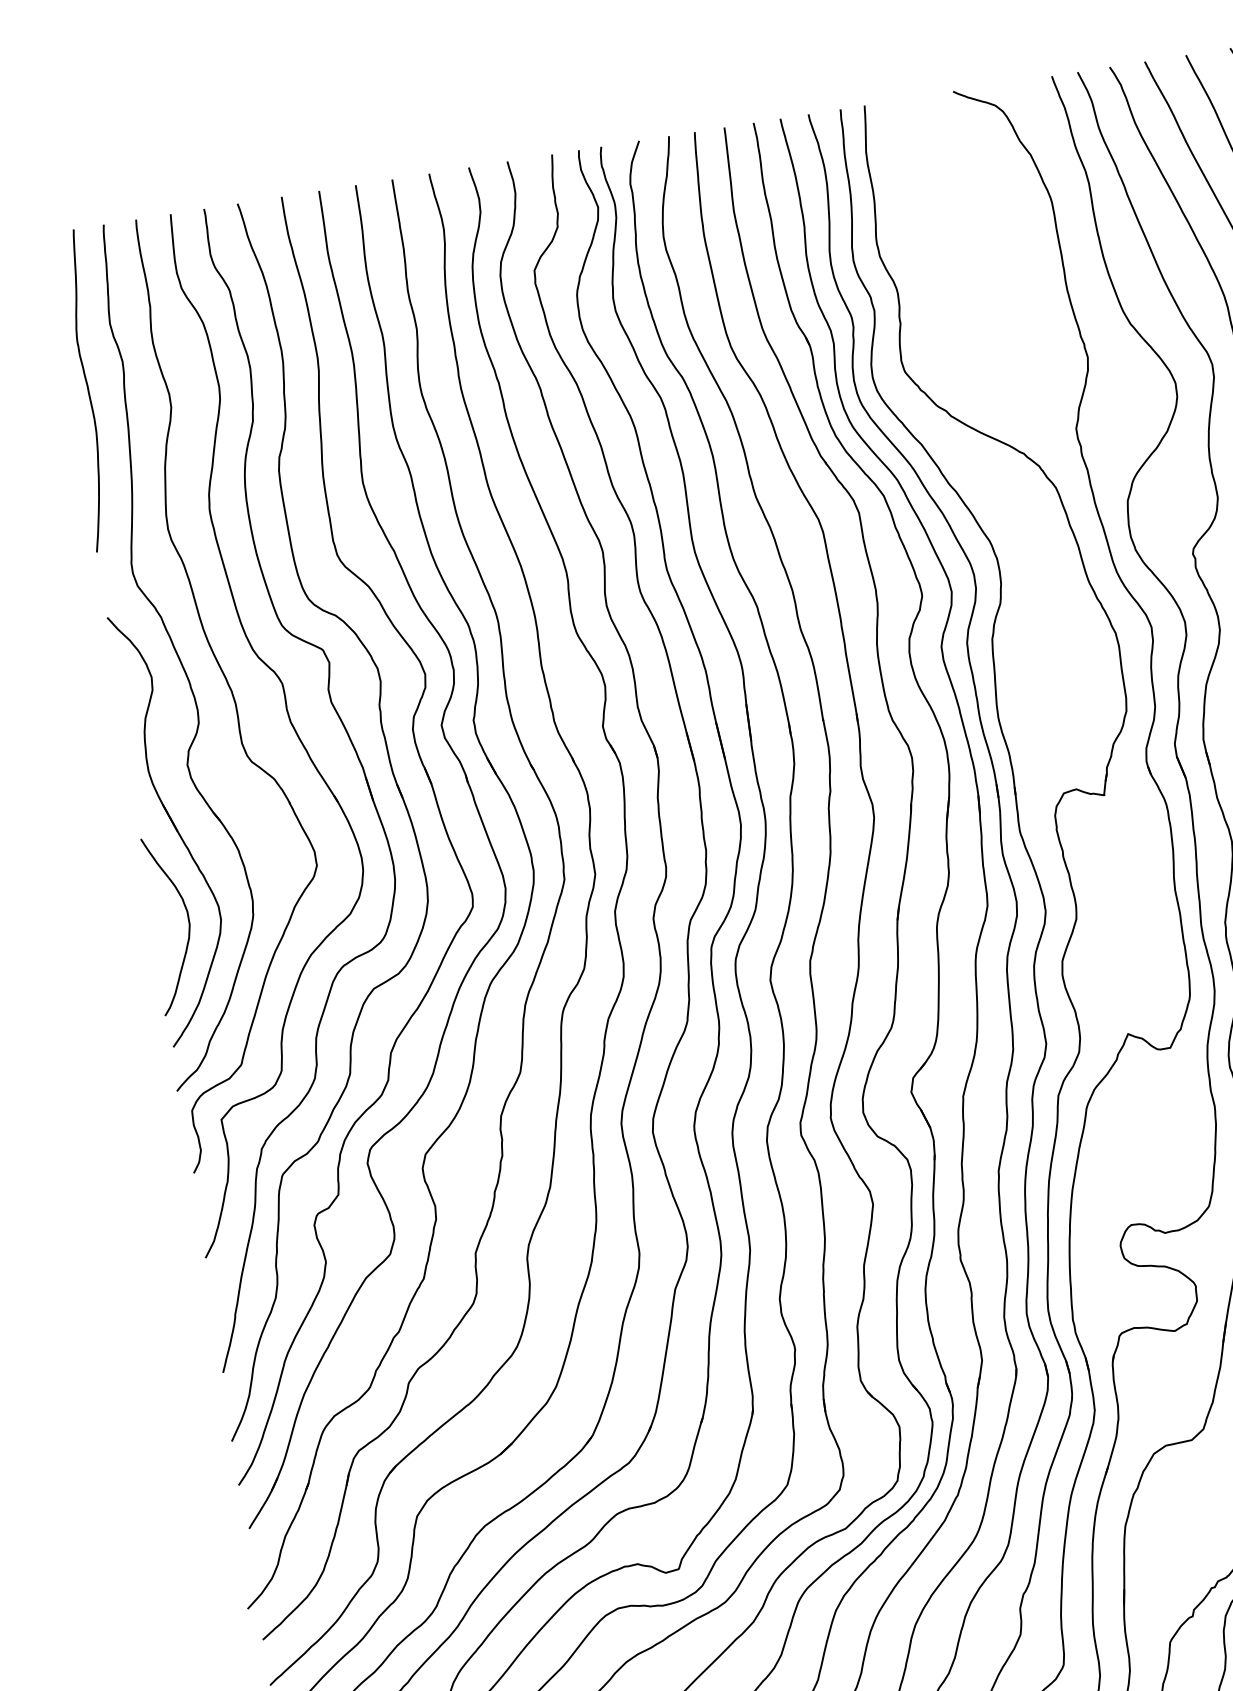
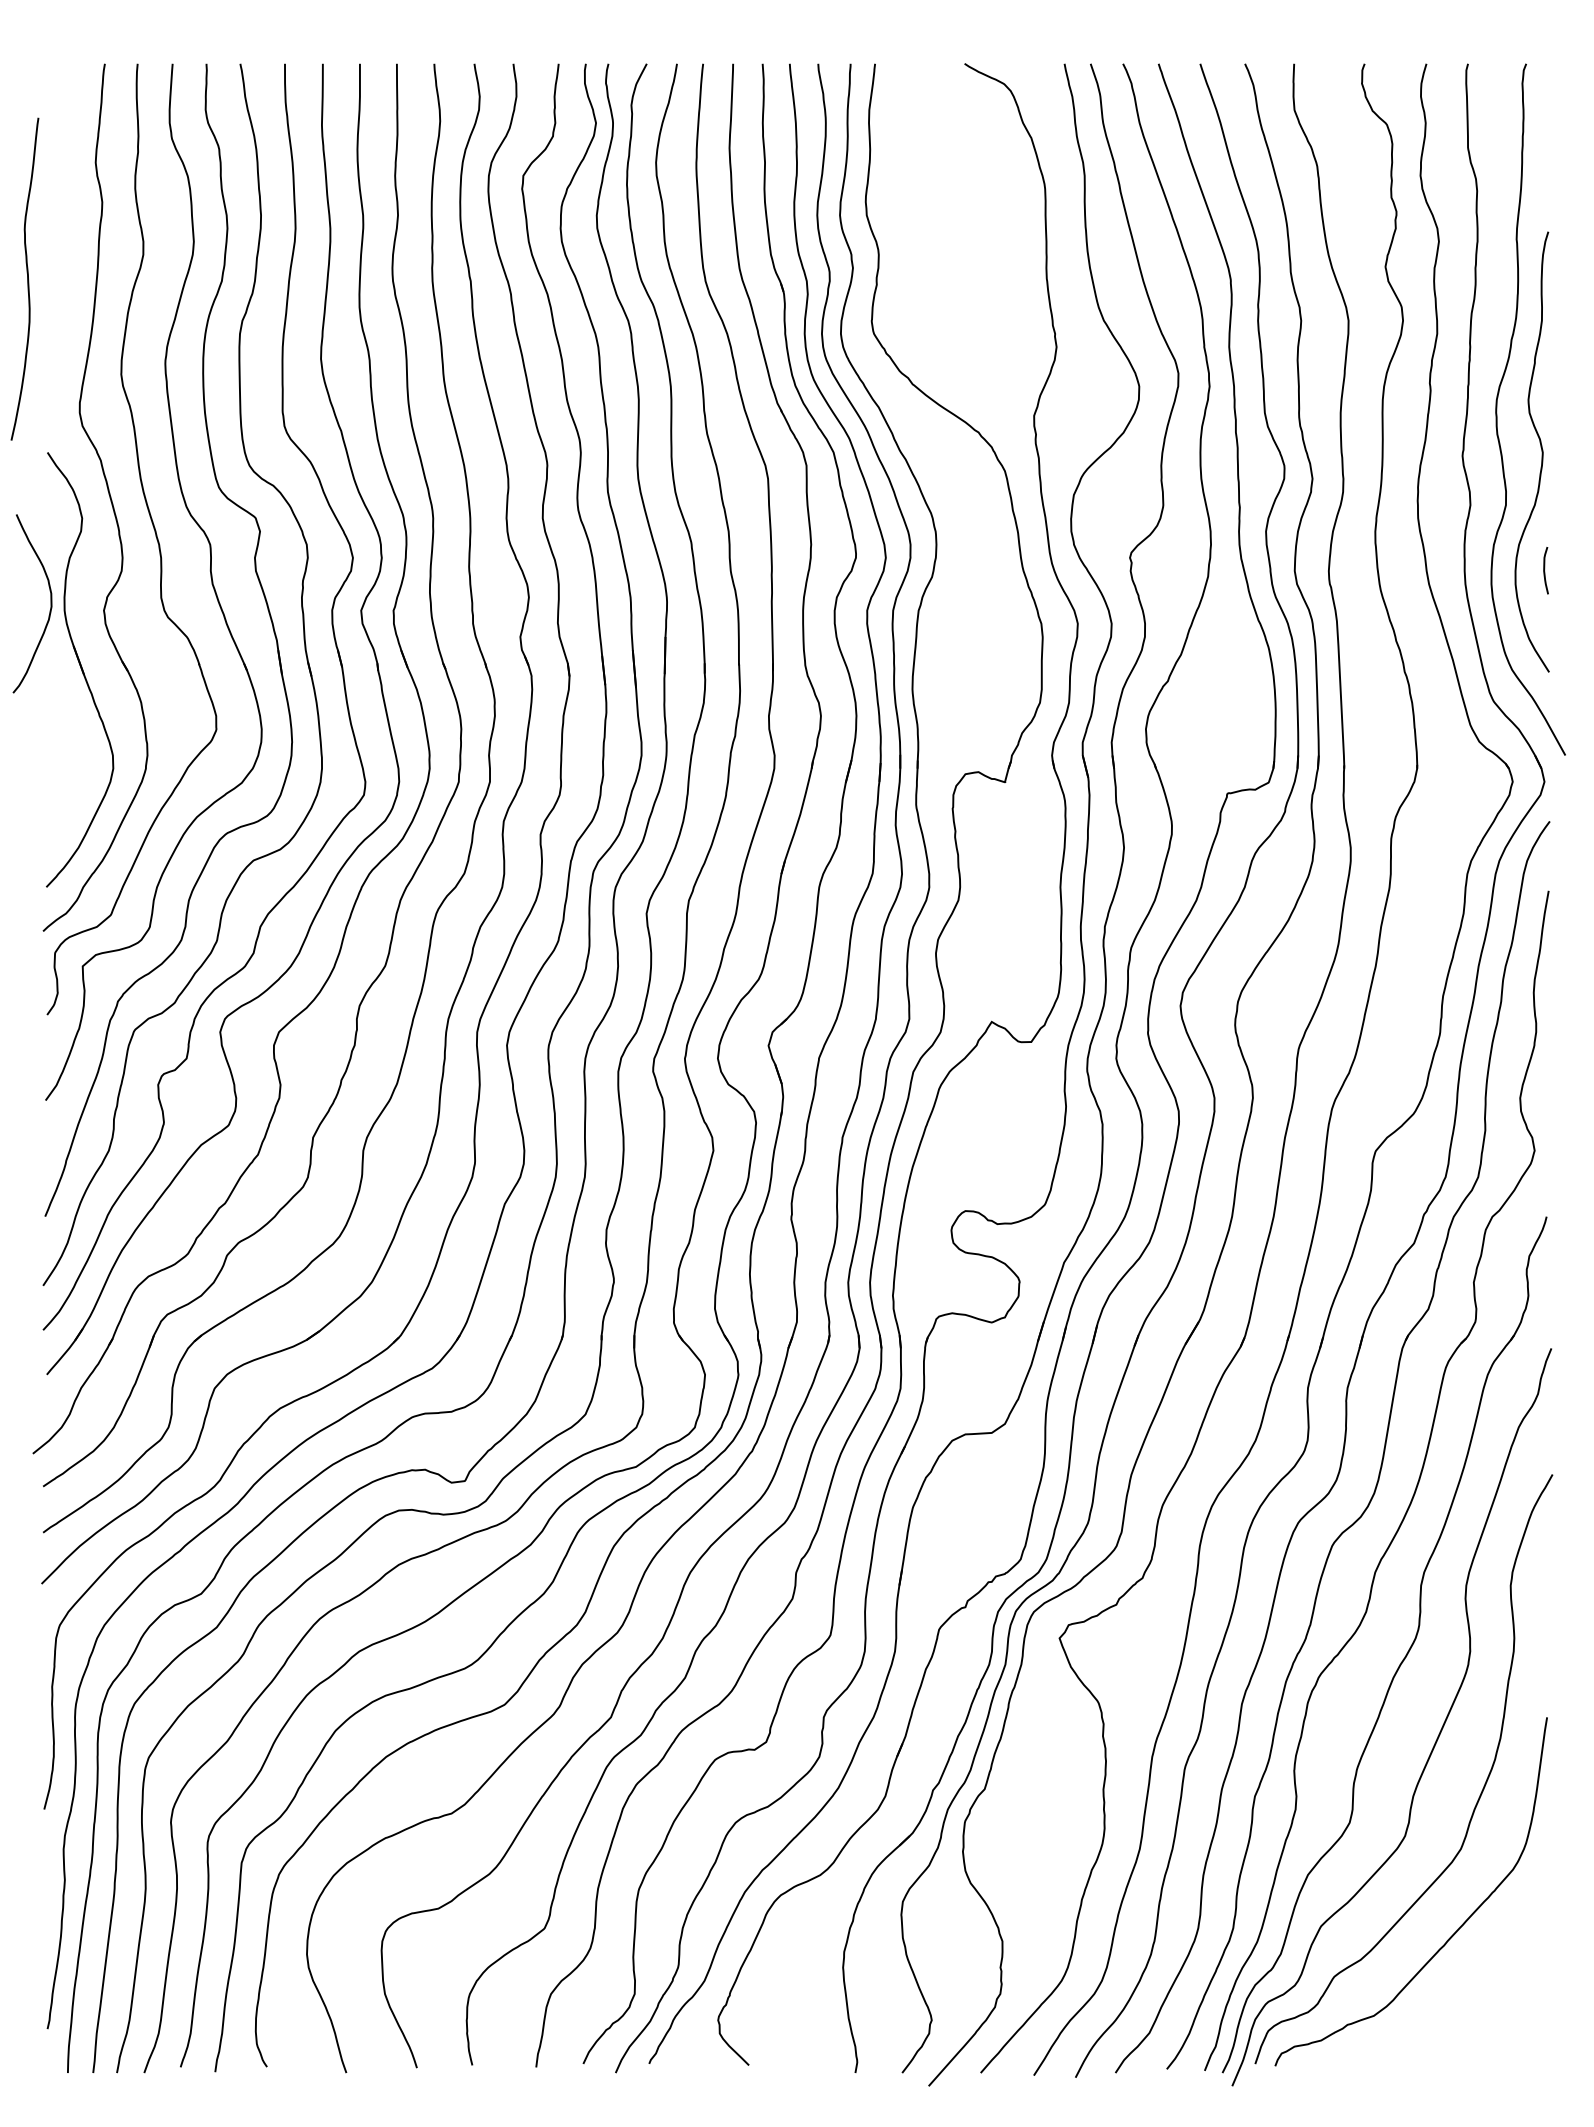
curve: (87, 389) -> (27, 278), moved
curve: (188, 921) -> (50, 603), moved

